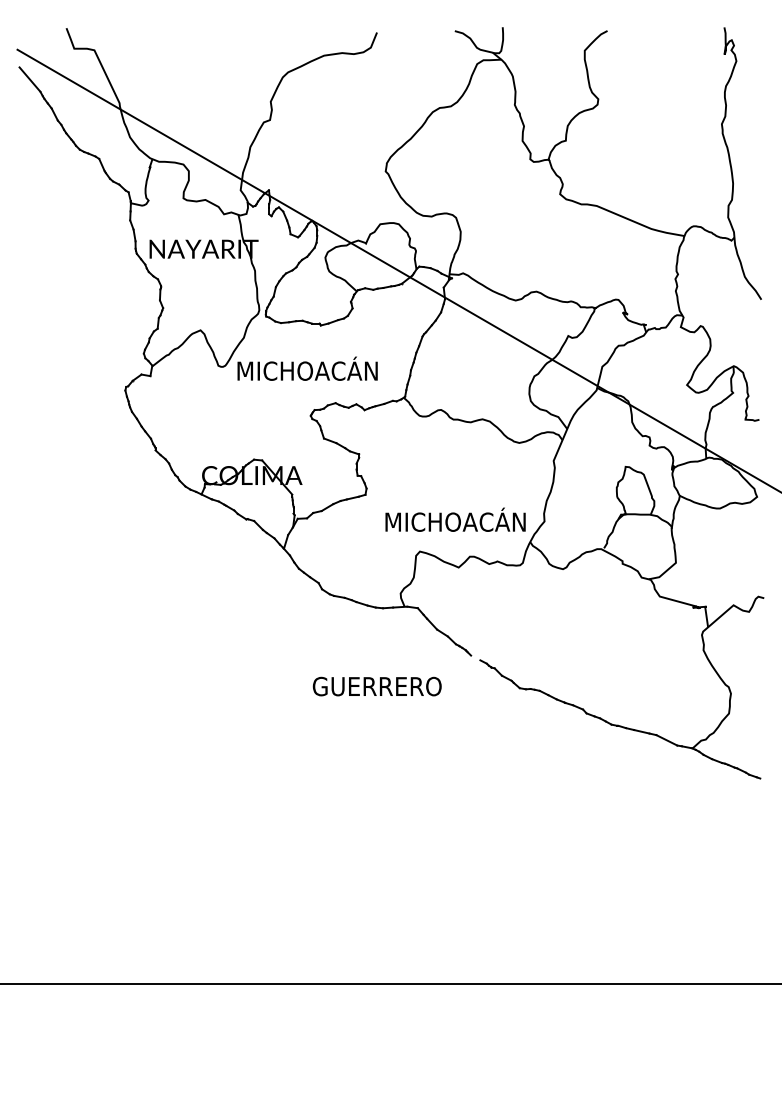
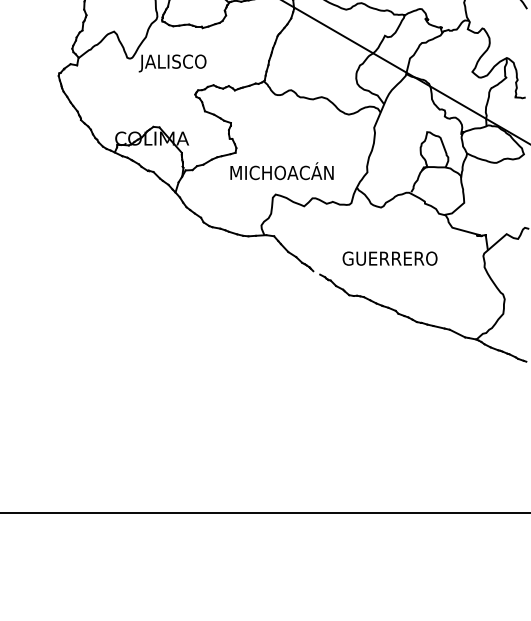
text: (305, 370) -> (191, 61), MICHOACÁN -> JALISCO
text: (455, 519) -> (281, 170), moved
text: (376, 686) -> (389, 258), moved

